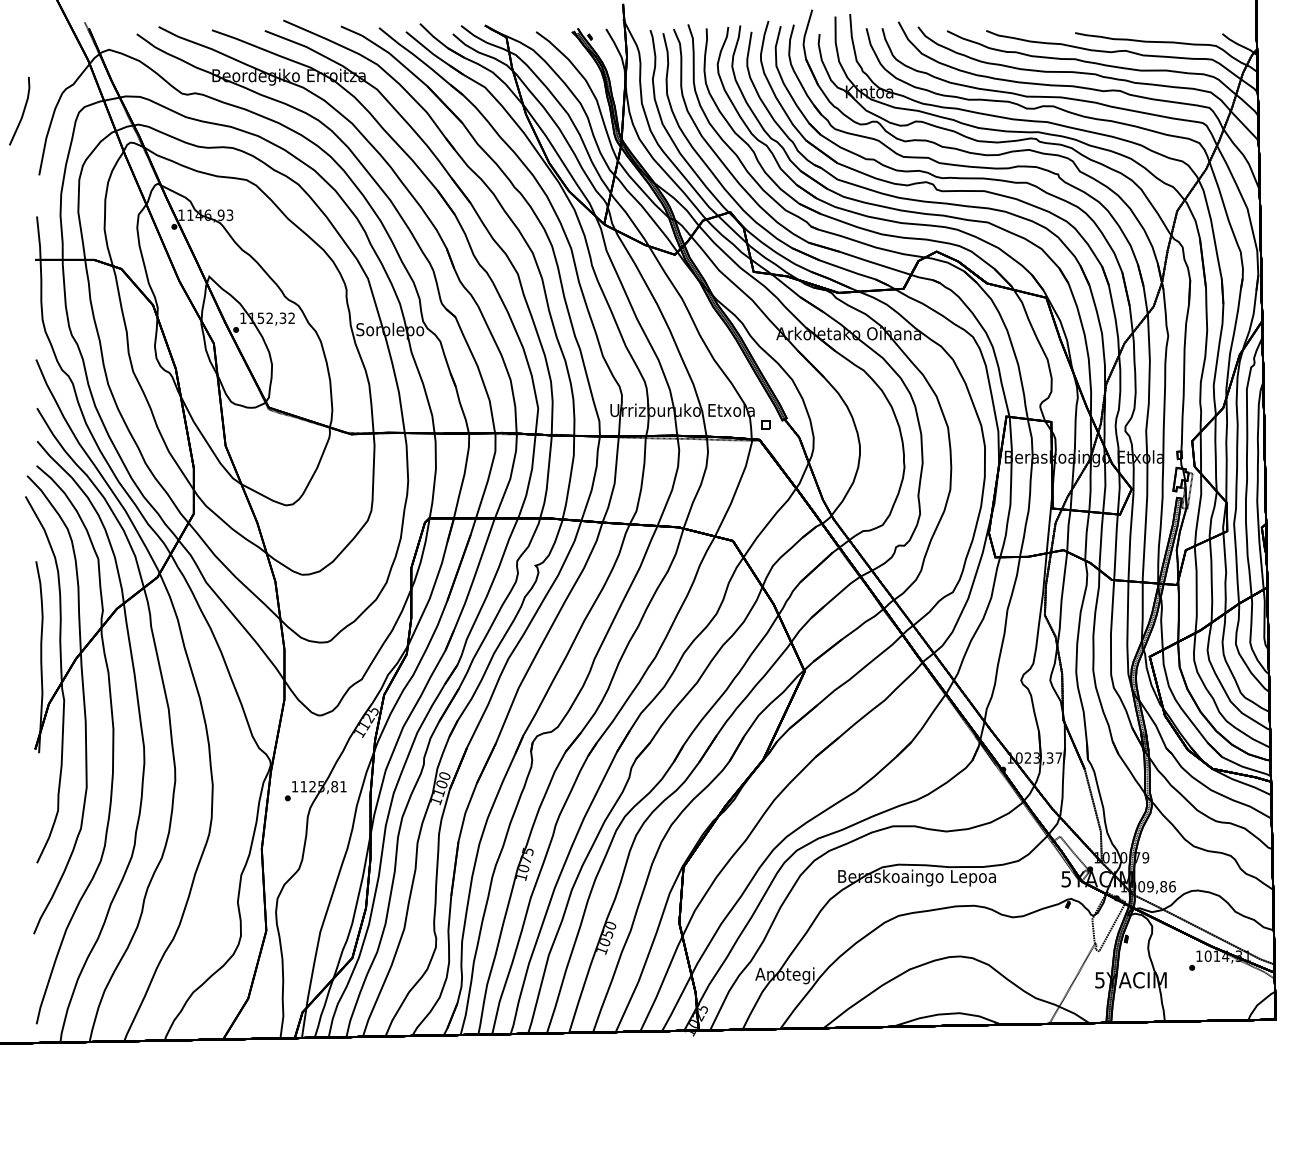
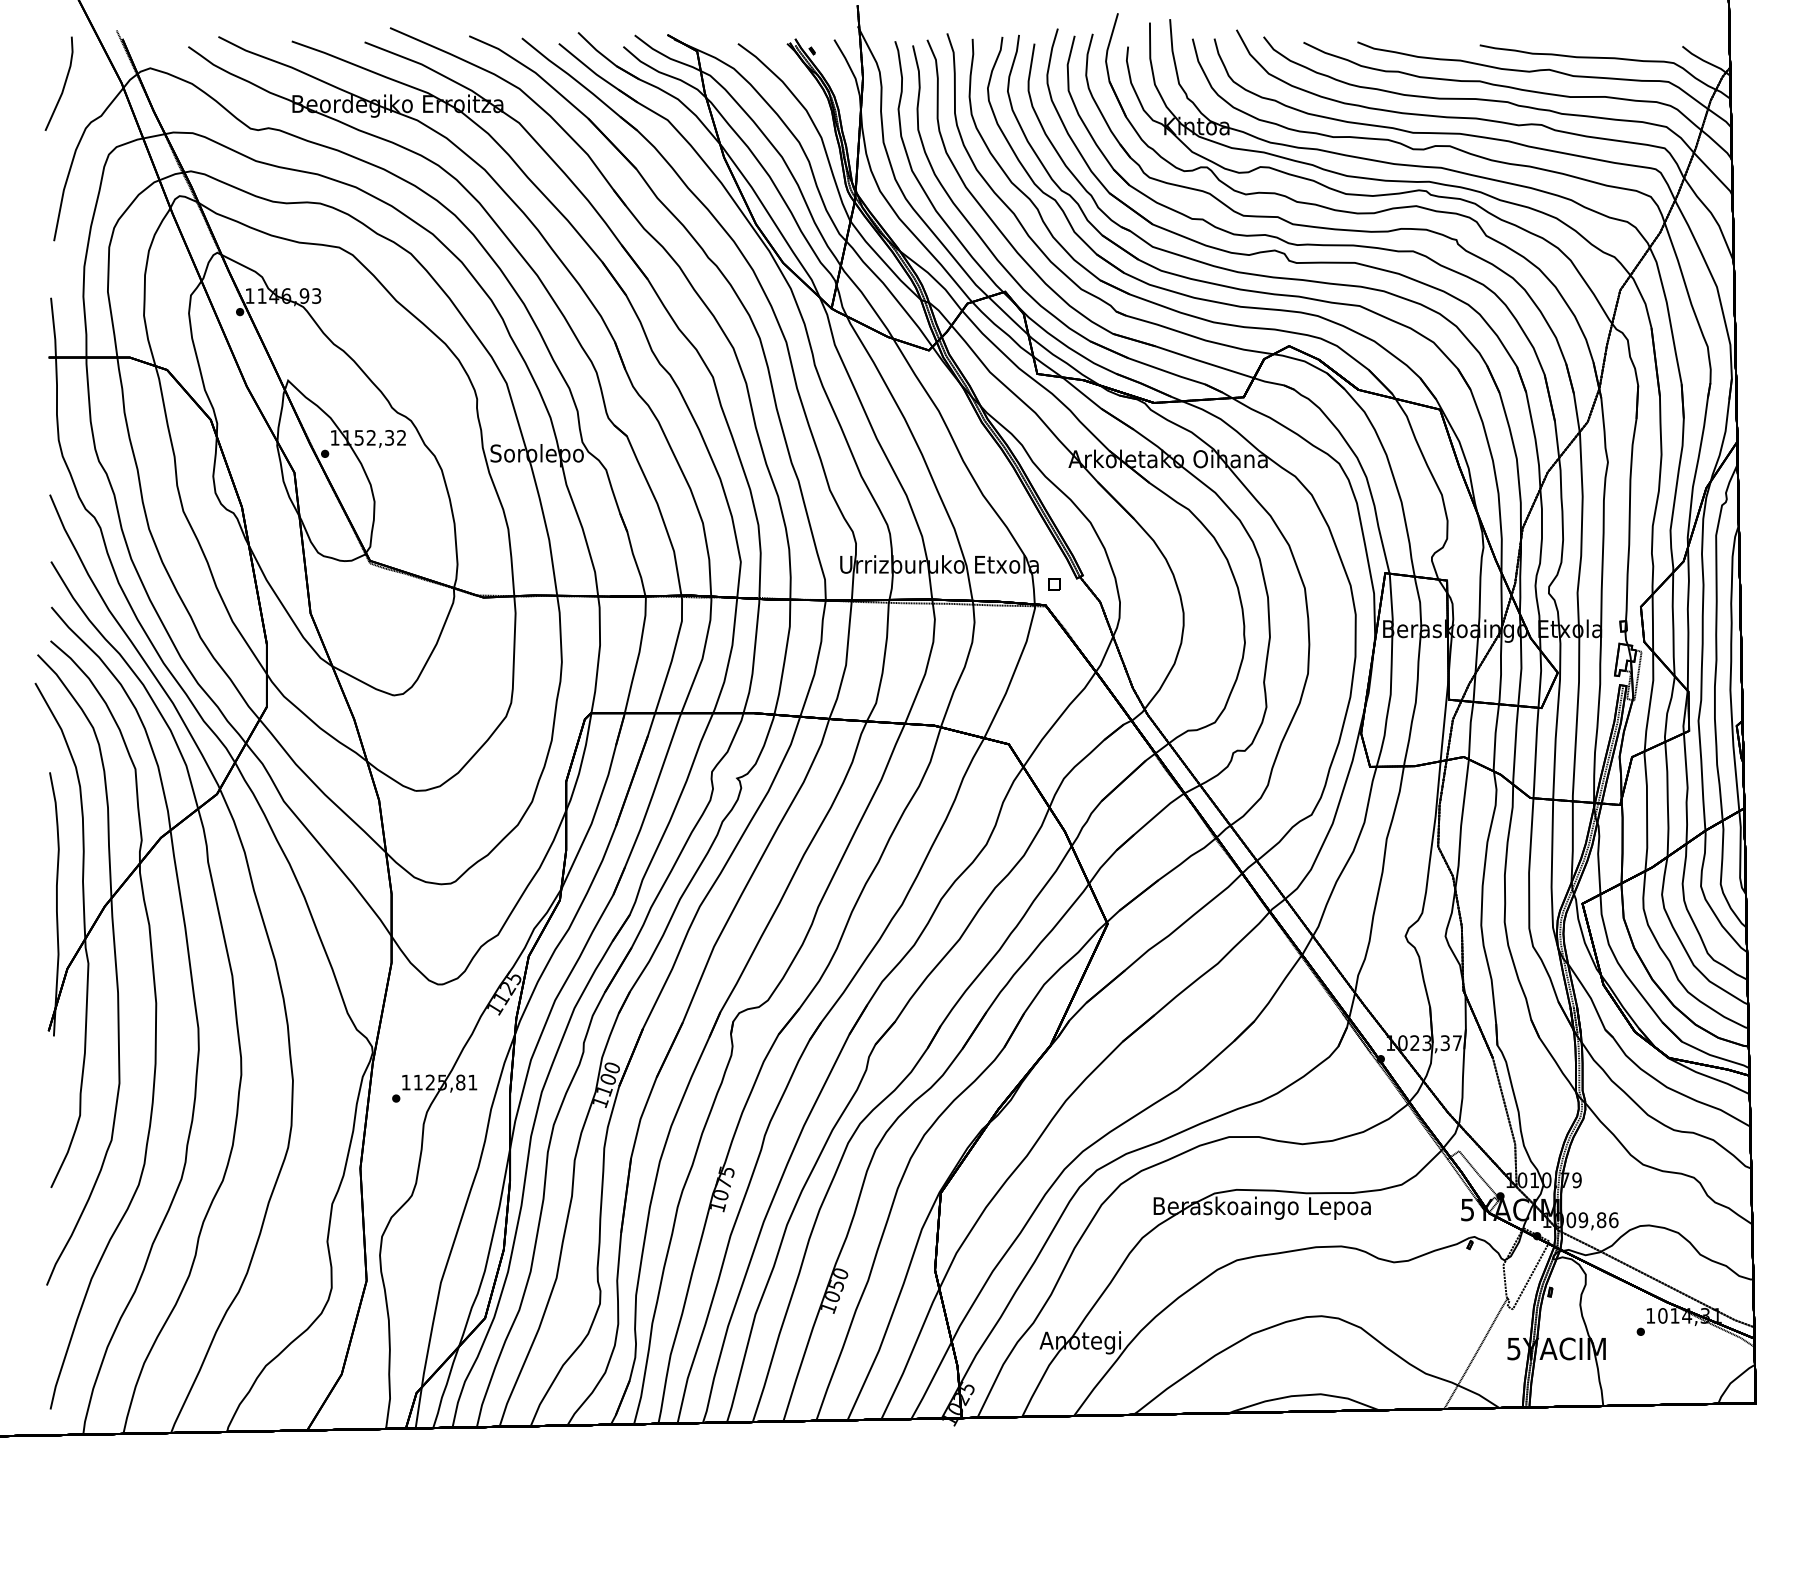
line: (22, 111) -> (63, 84), moved

